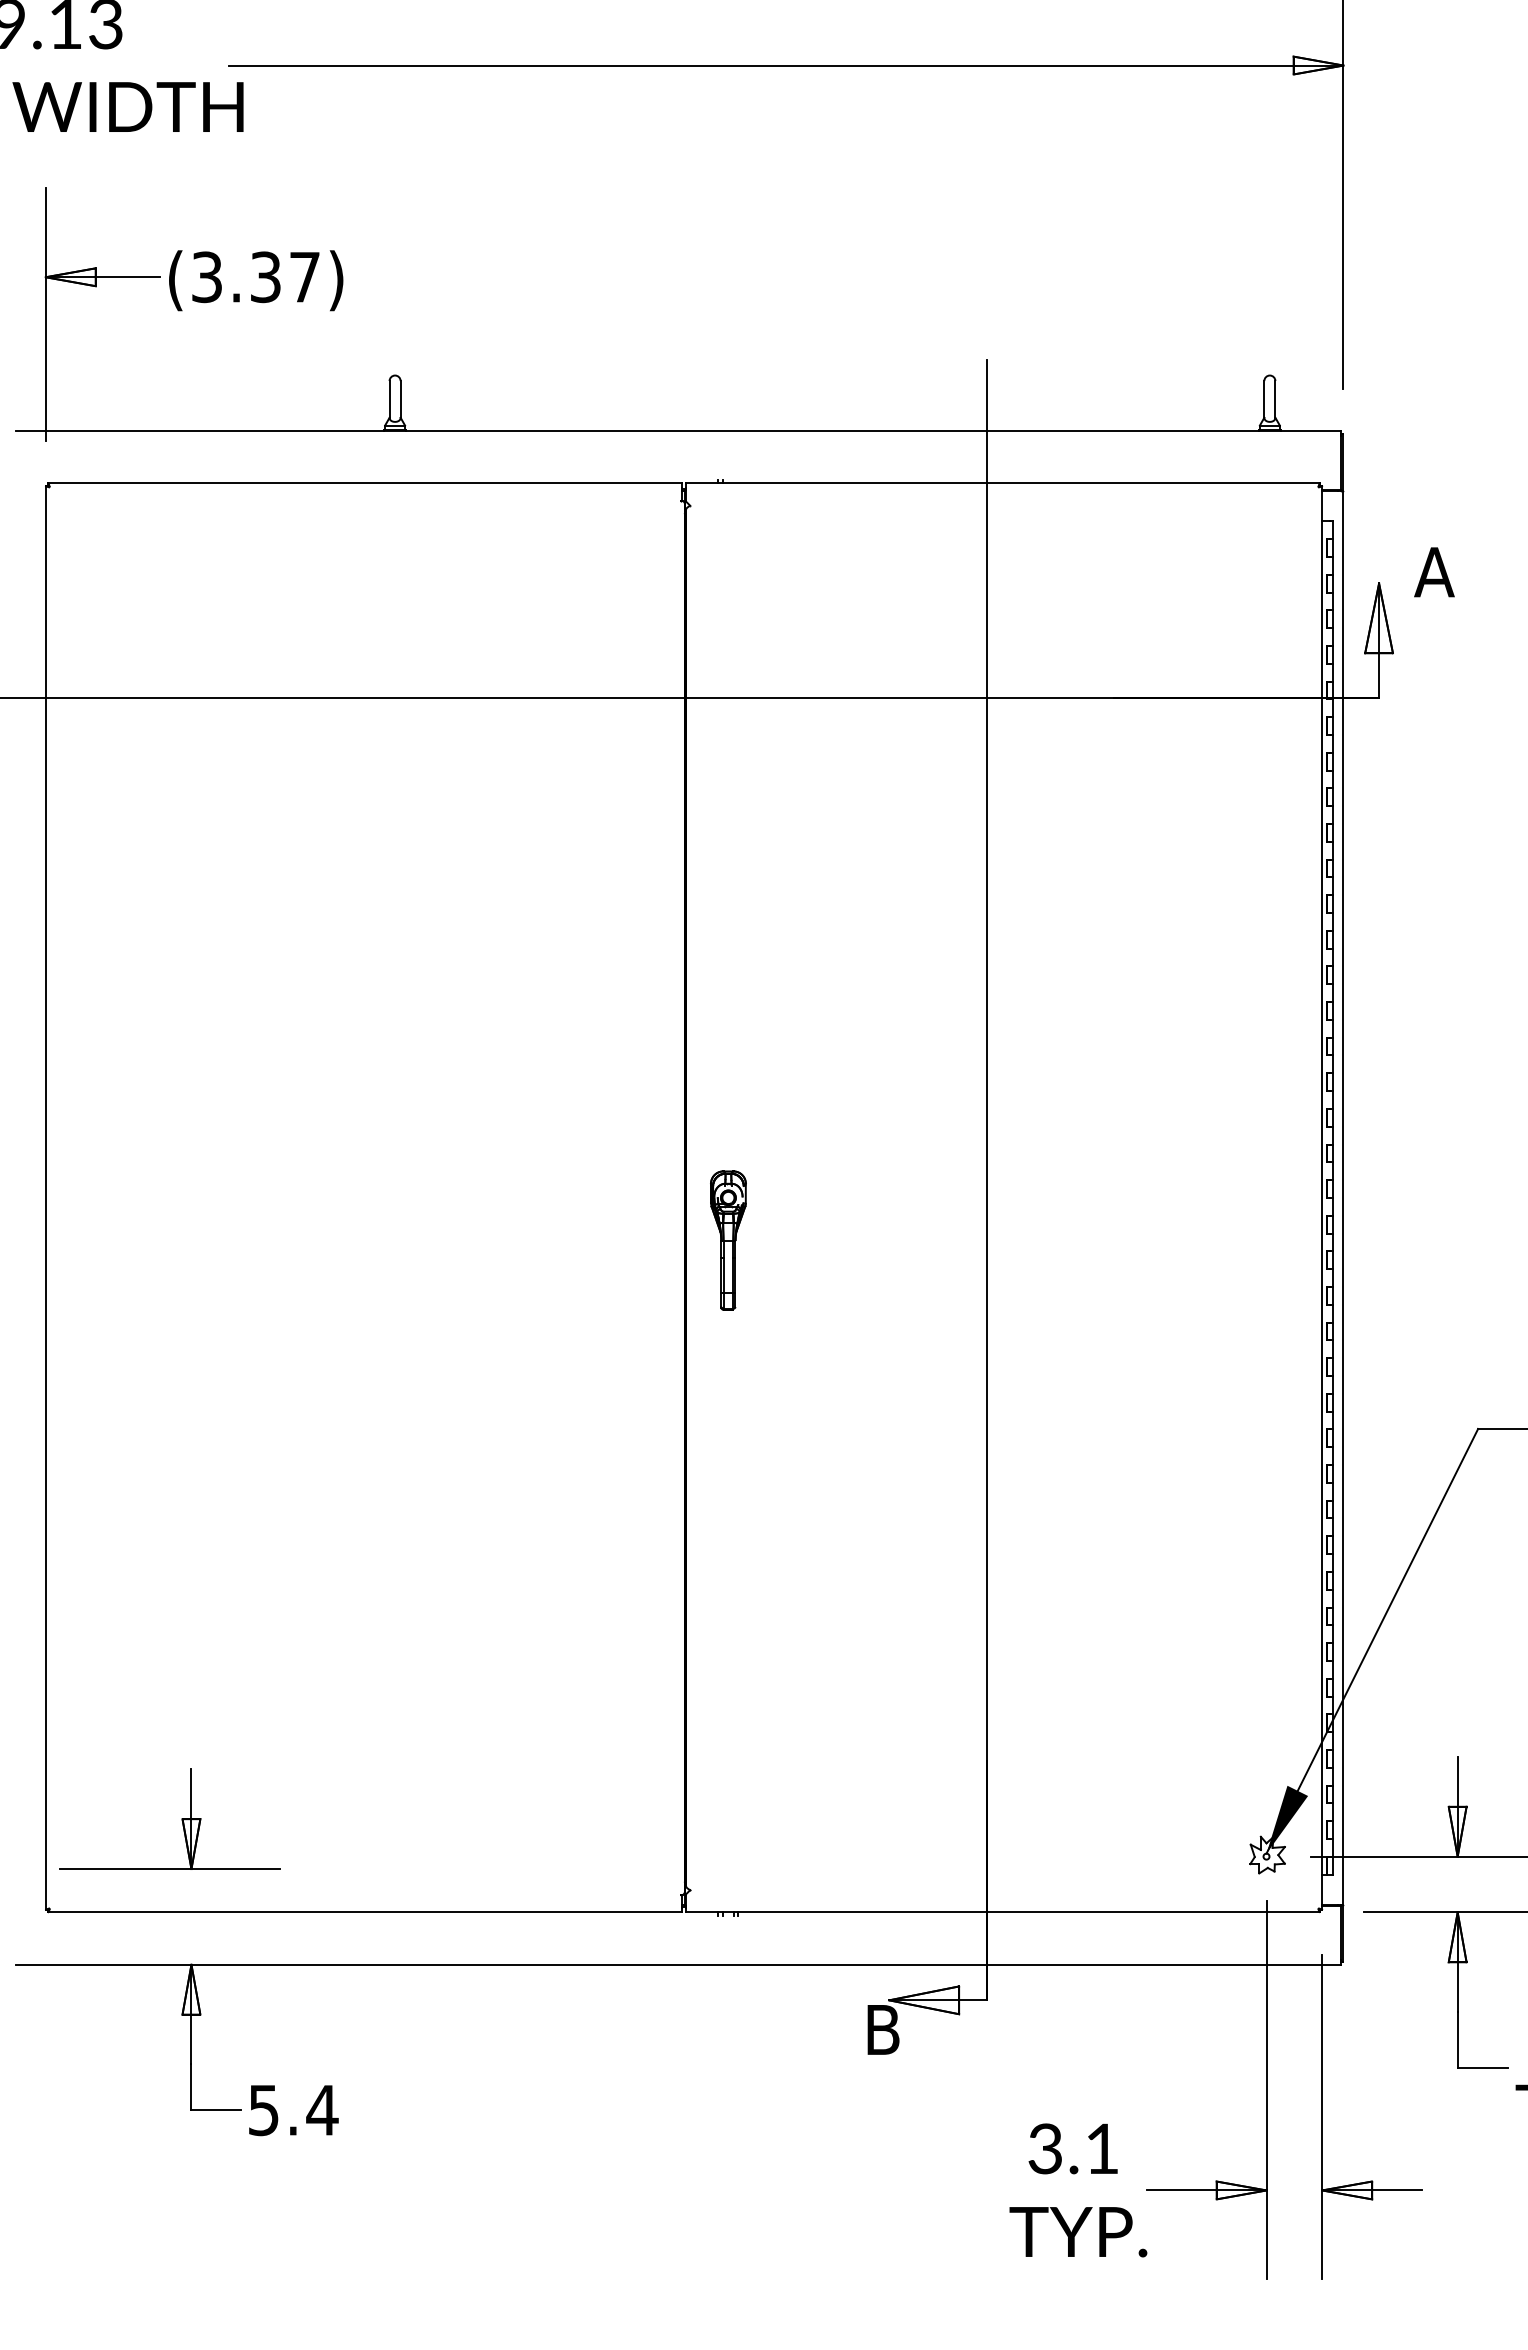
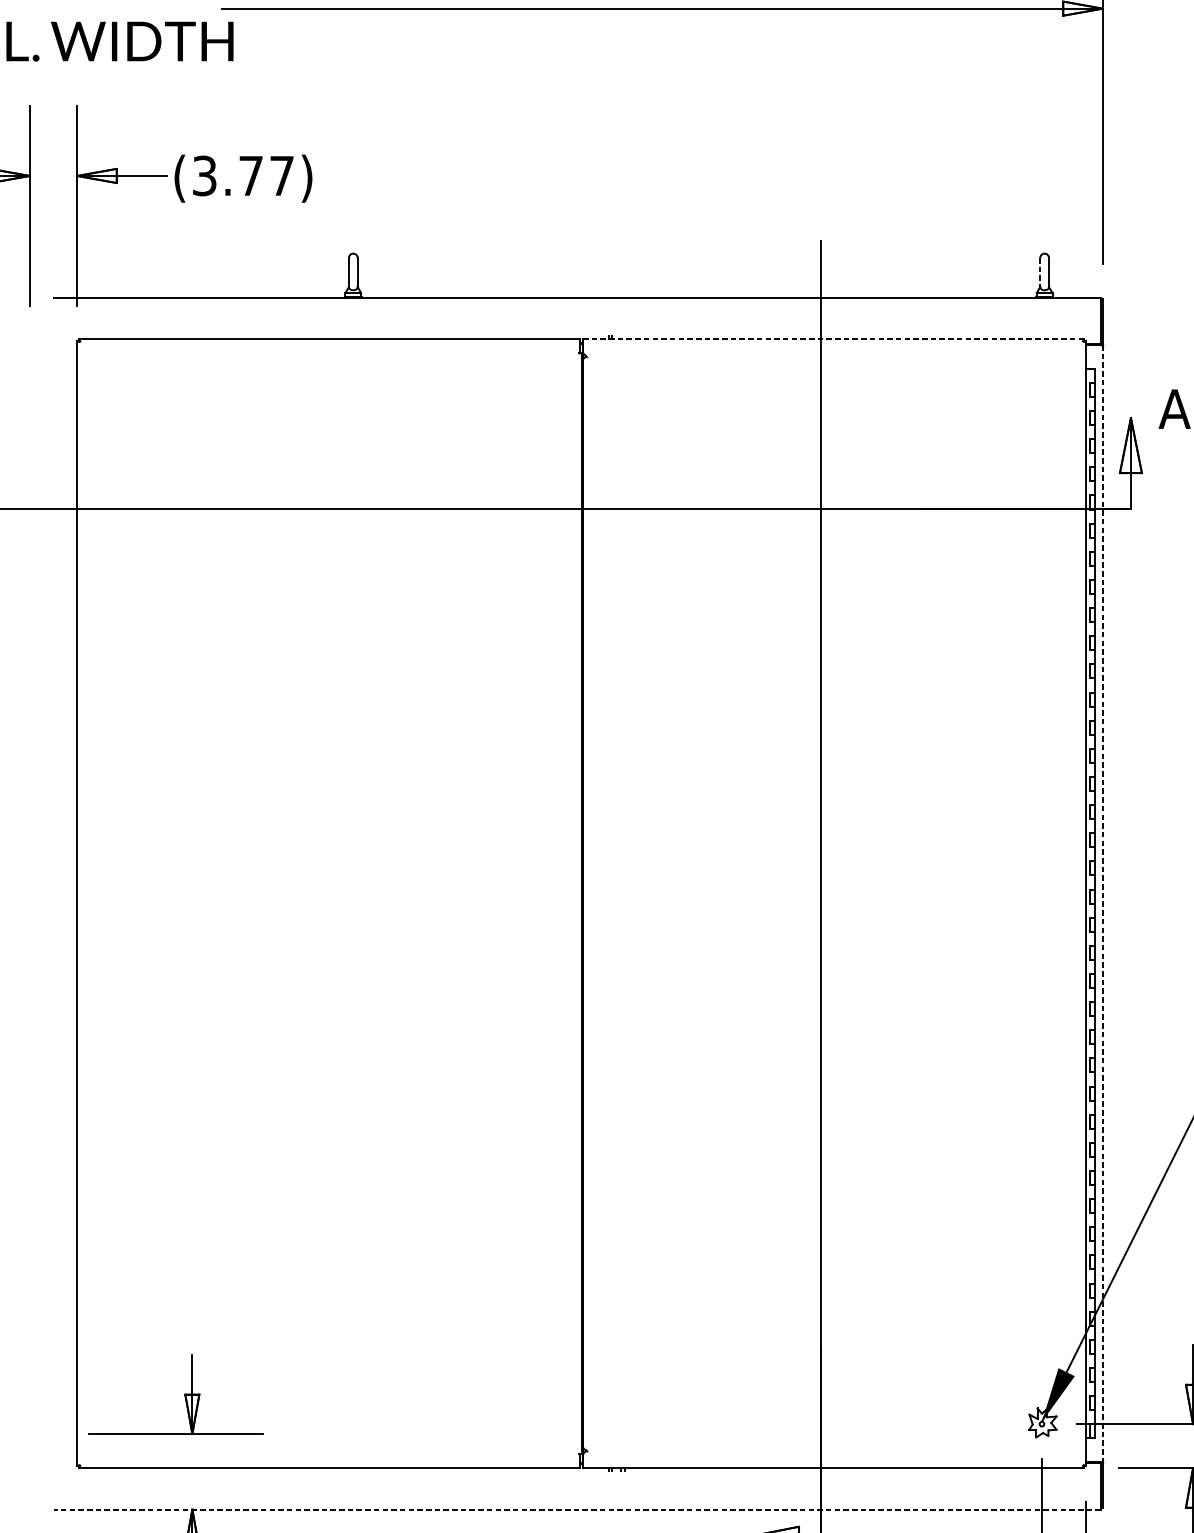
text: (265, 277) -> (250, 176), (3.37) -> (3.77)
line: (1264, 399) -> (1040, 272), solid -> dashed
line: (1003, 483) -> (834, 338), solid -> dashed
line: (1343, 1197) -> (1102, 903), solid -> dashed
part: (728, 1240) -> (616, 937), removed
line: (678, 1964) -> (577, 1509), solid -> dashed

